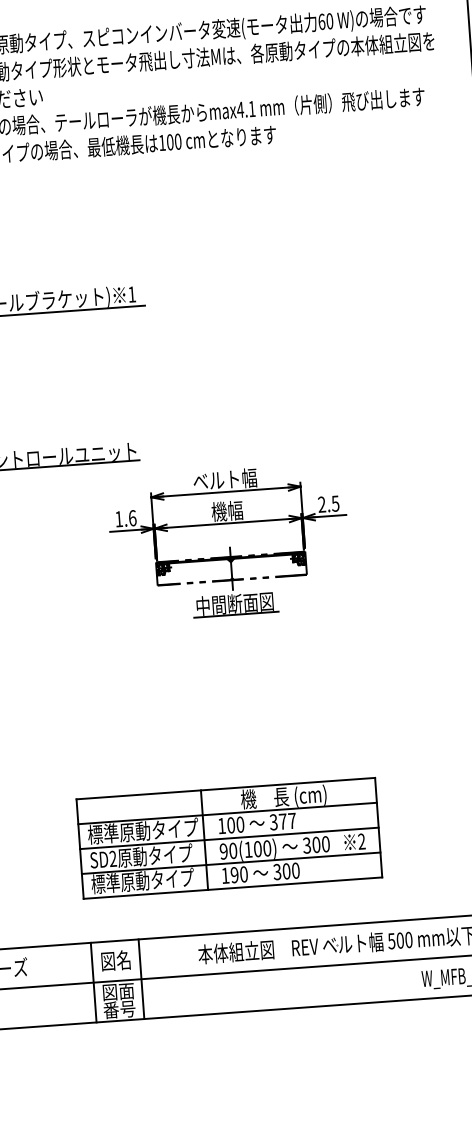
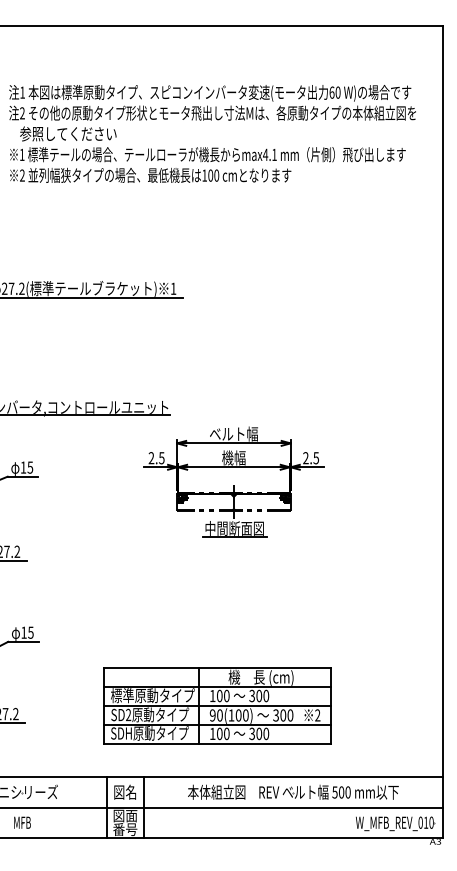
text: (125, 519) -> (156, 458), 1.6 -> 2.5
text: (287, 820) -> (262, 695), 377 -> 300
text: (234, 874) -> (219, 733), 190 -> 100
text: (106, 883) -> (122, 733), 標準原動タイプ -> SDH原動タイプ

